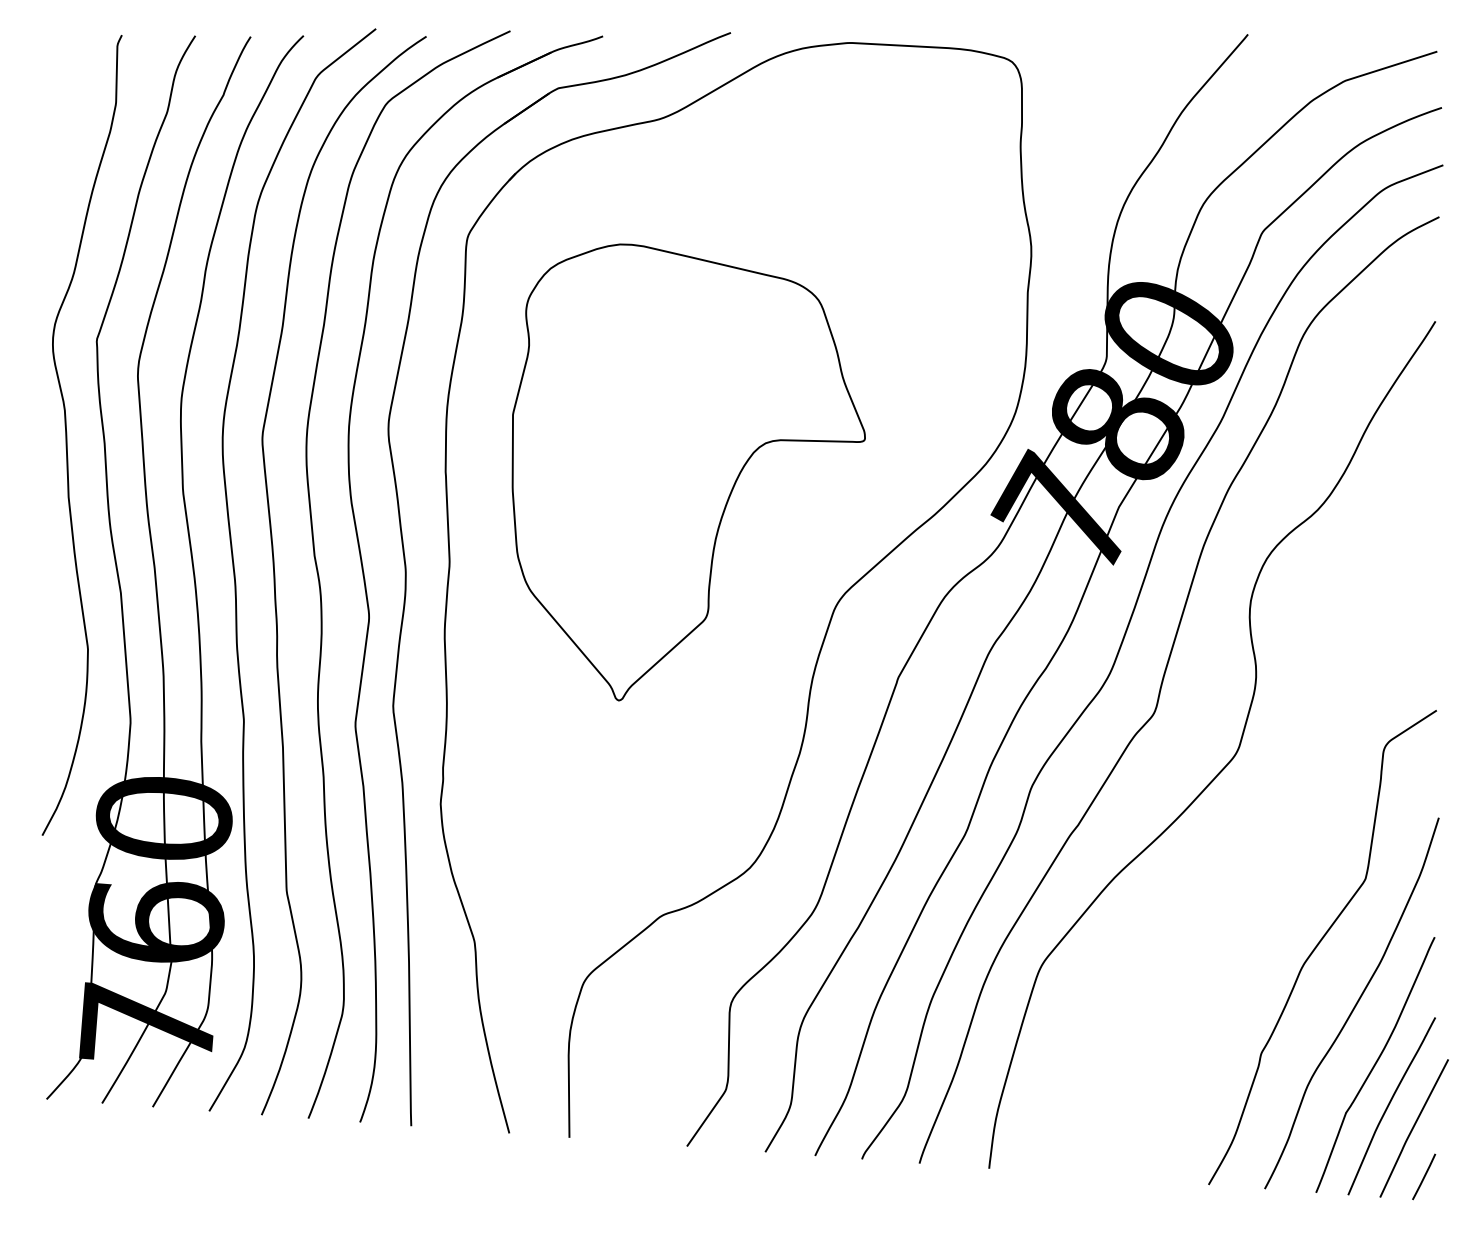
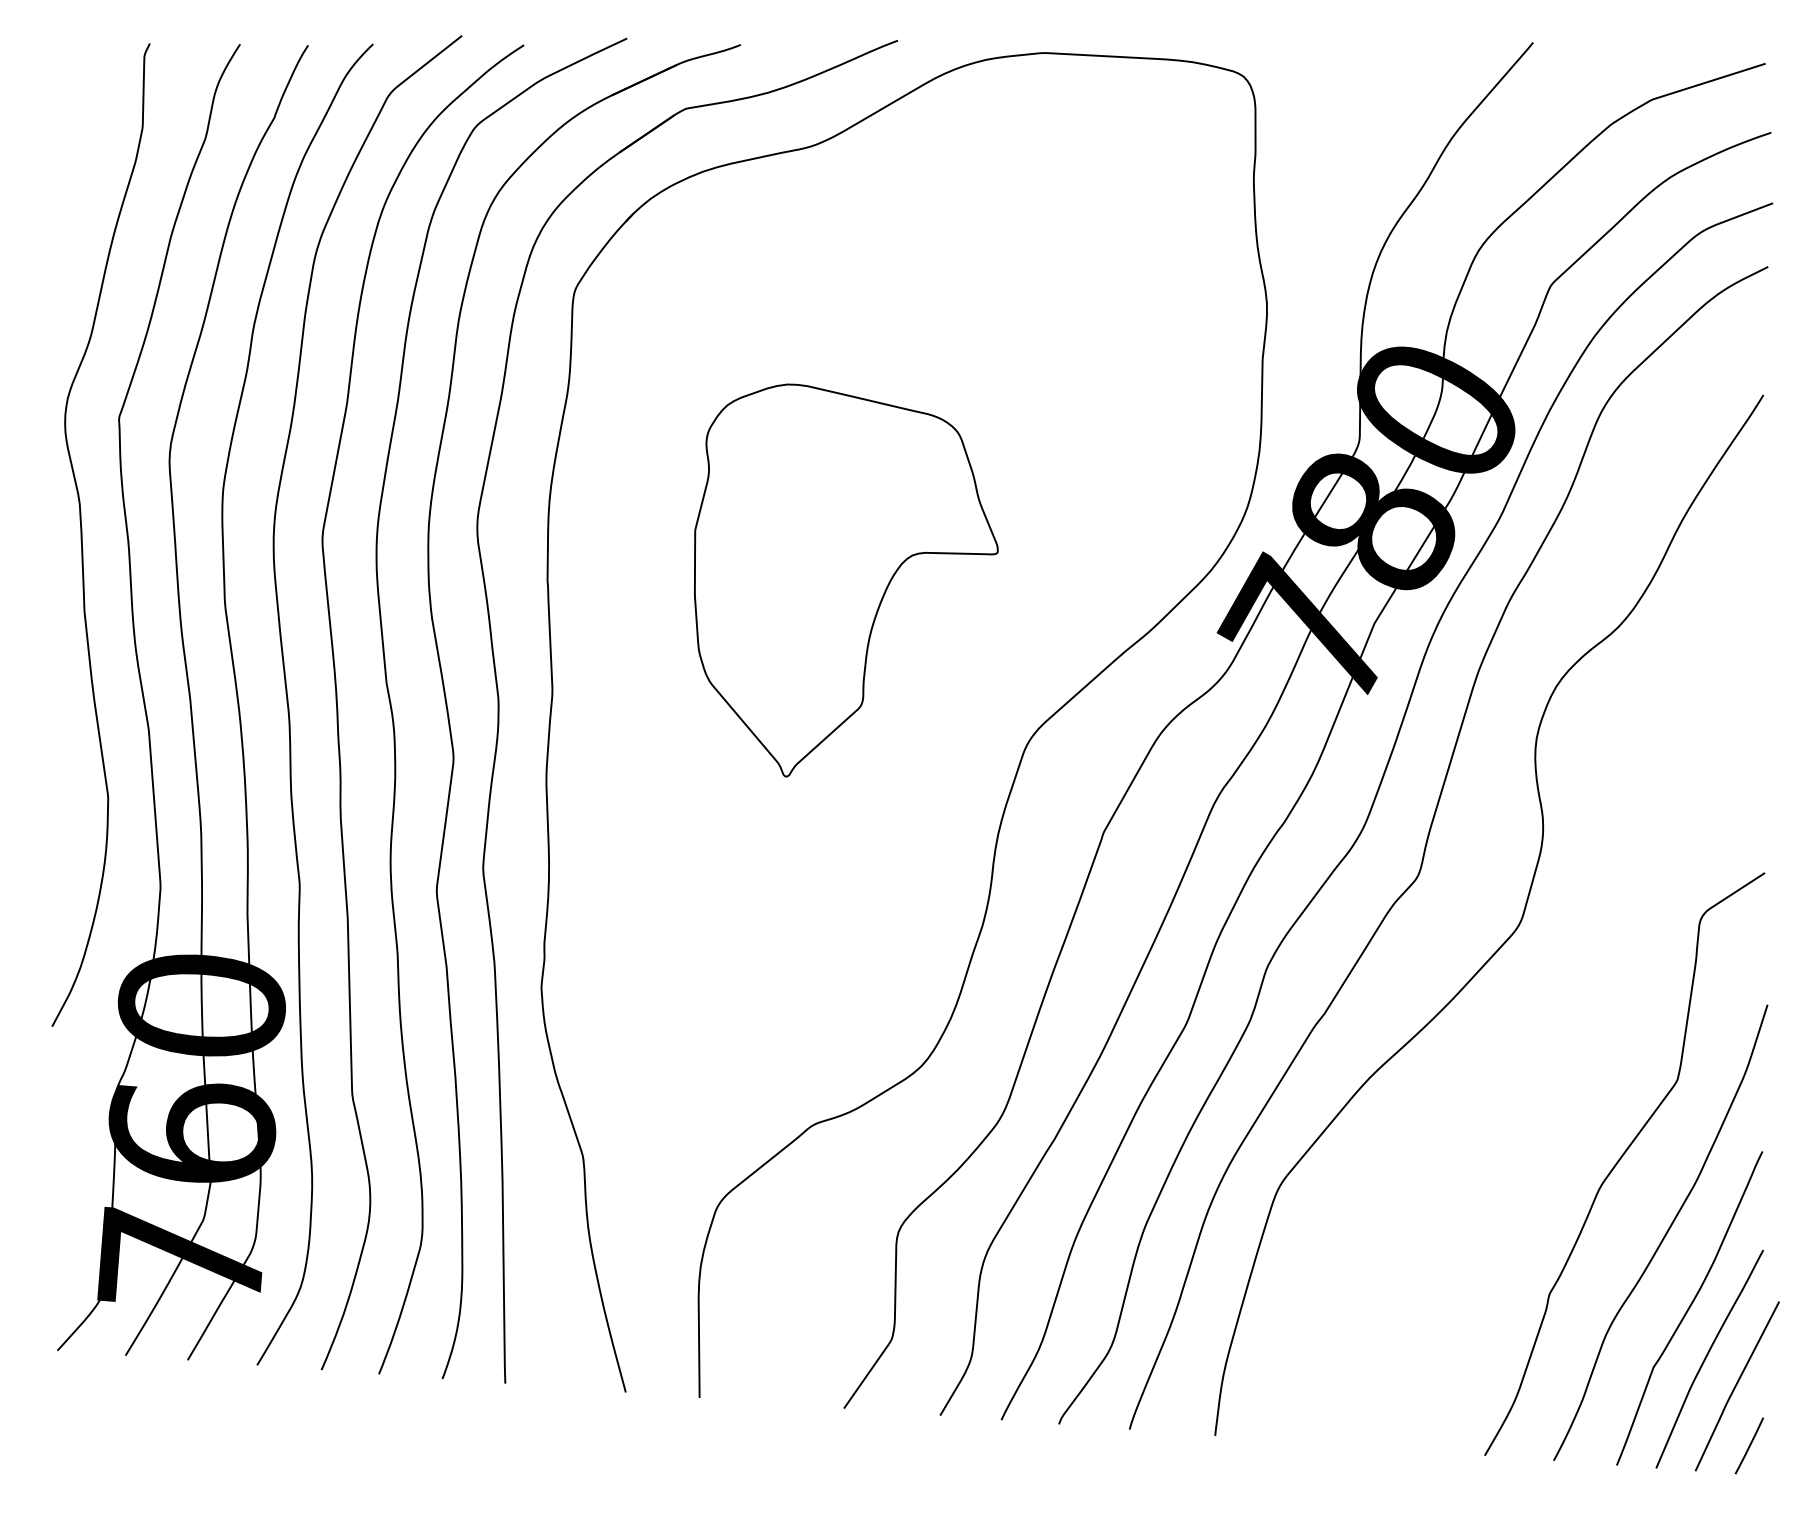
part: (689, 472) -> (846, 580), size x0.7

